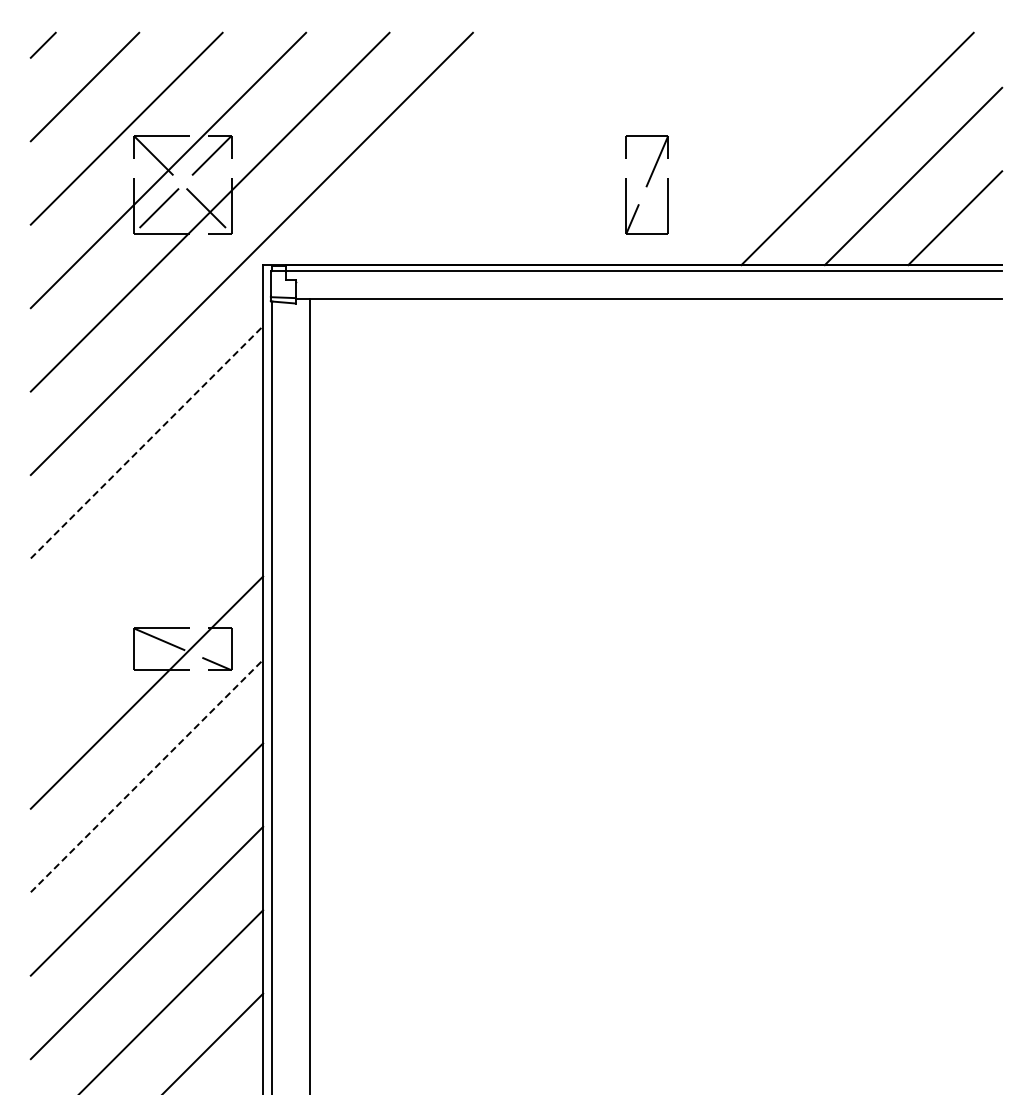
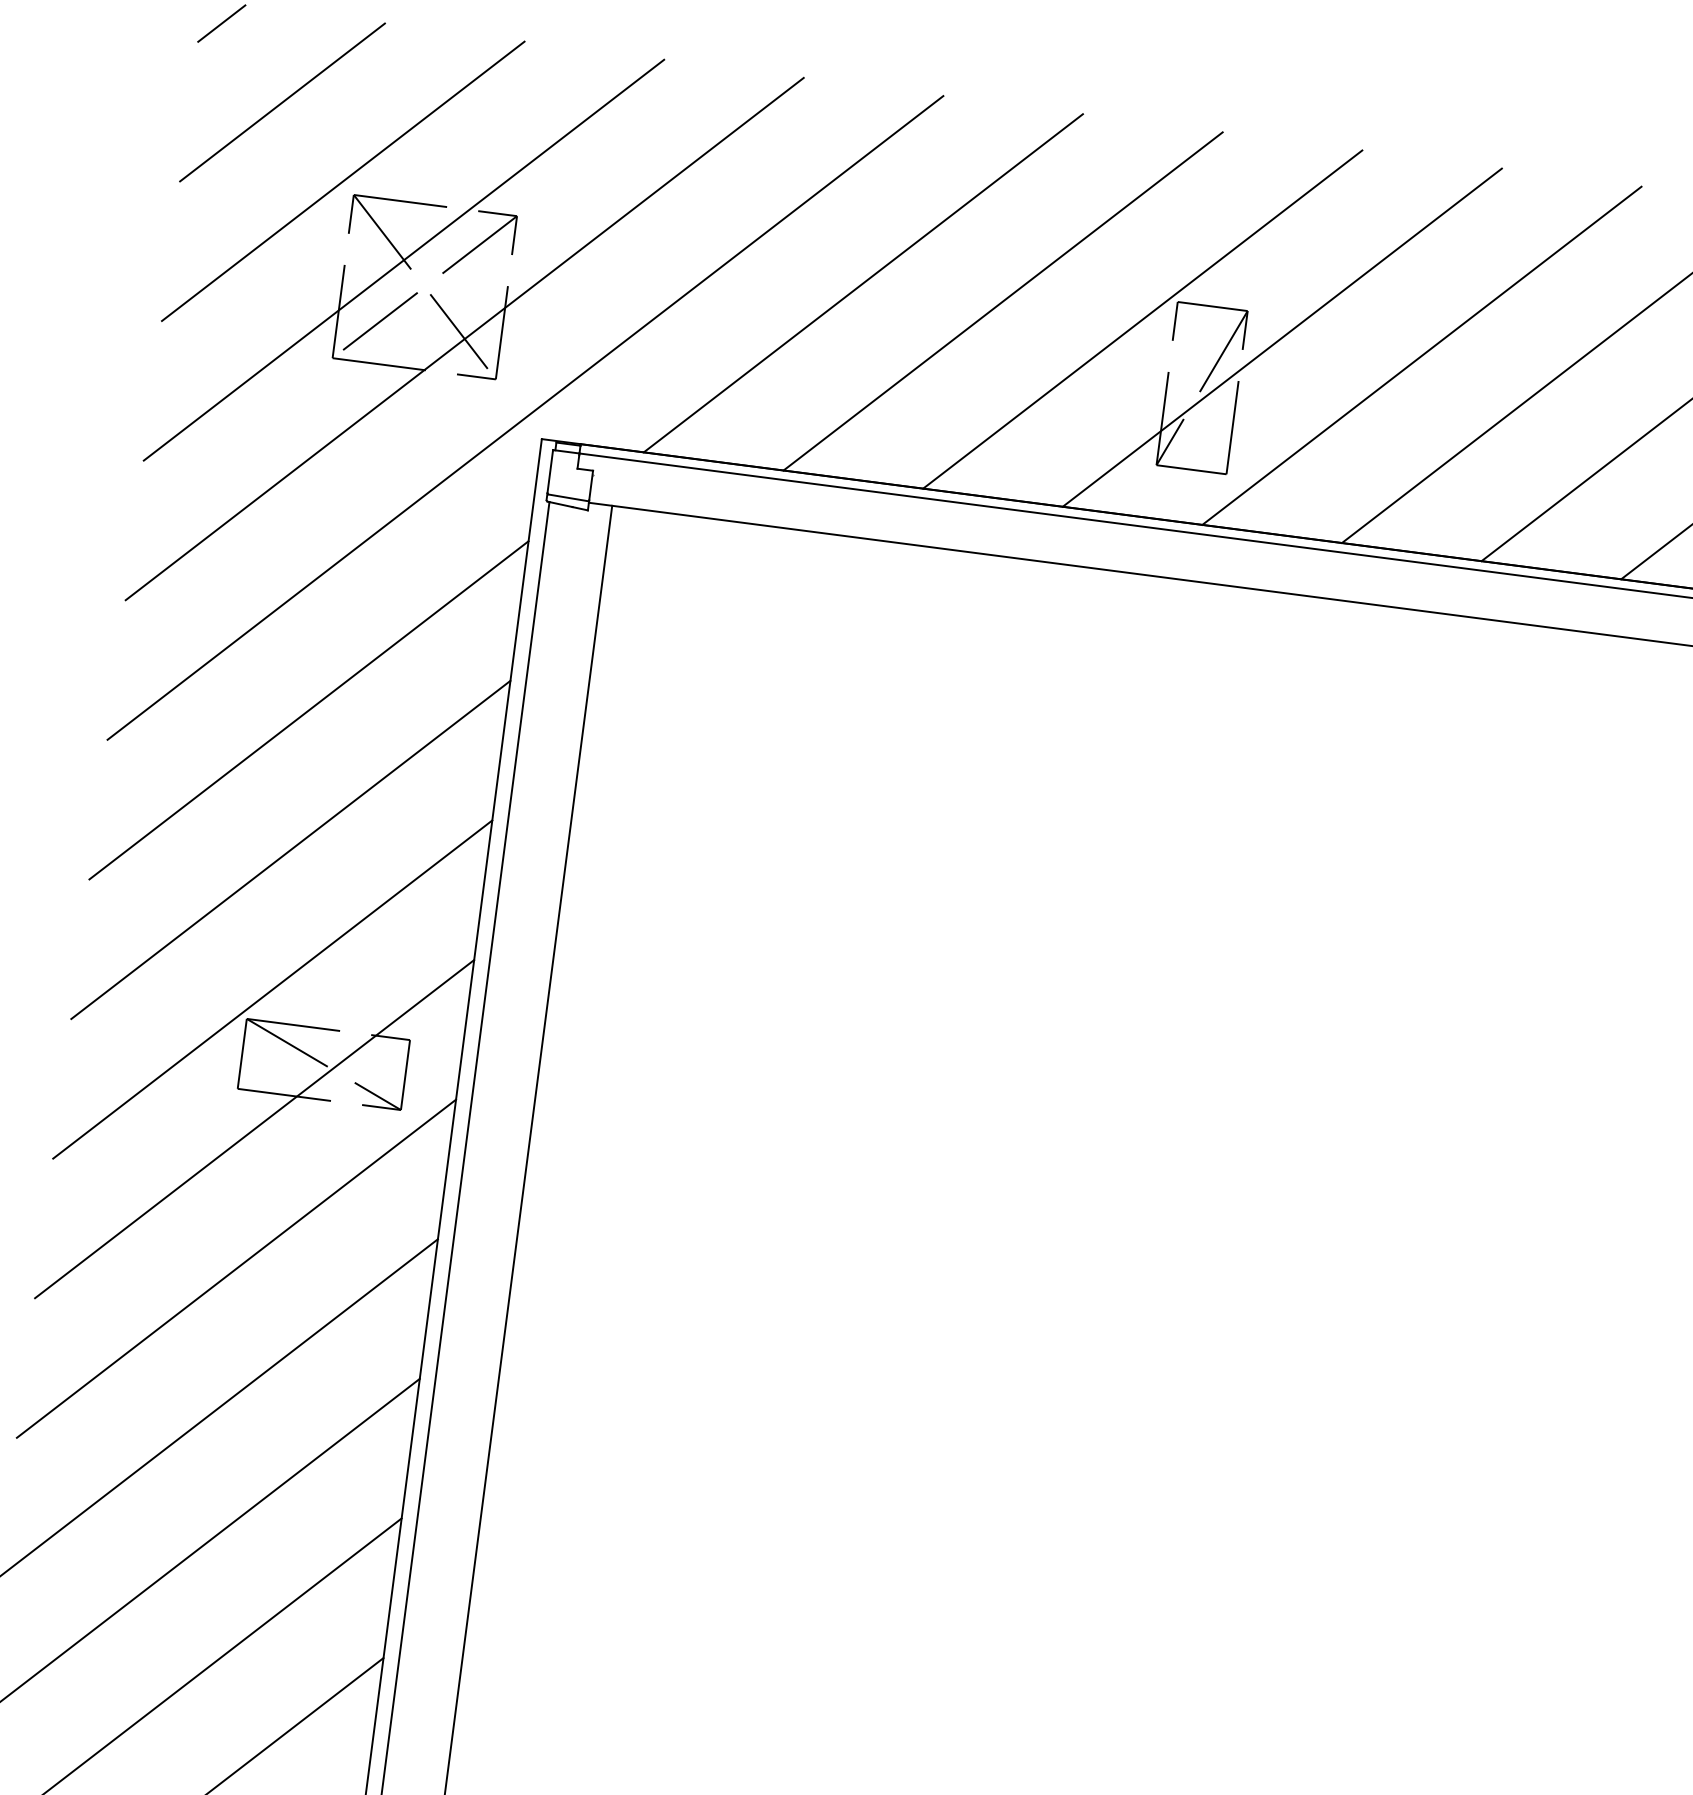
line: (440, 148) -> (863, 282), added
line: (523, 148) -> (1002, 300), added
line: (607, 148) -> (1143, 318), added
line: (690, 148) -> (1282, 336), added
line: (773, 148) -> (1421, 354), added
line: (147, 441) -> (310, 709), dashed -> solid
line: (146, 525) -> (290, 849), added
line: (146, 609) -> (271, 989), added
line: (147, 775) -> (237, 1267), dashed -> solid

